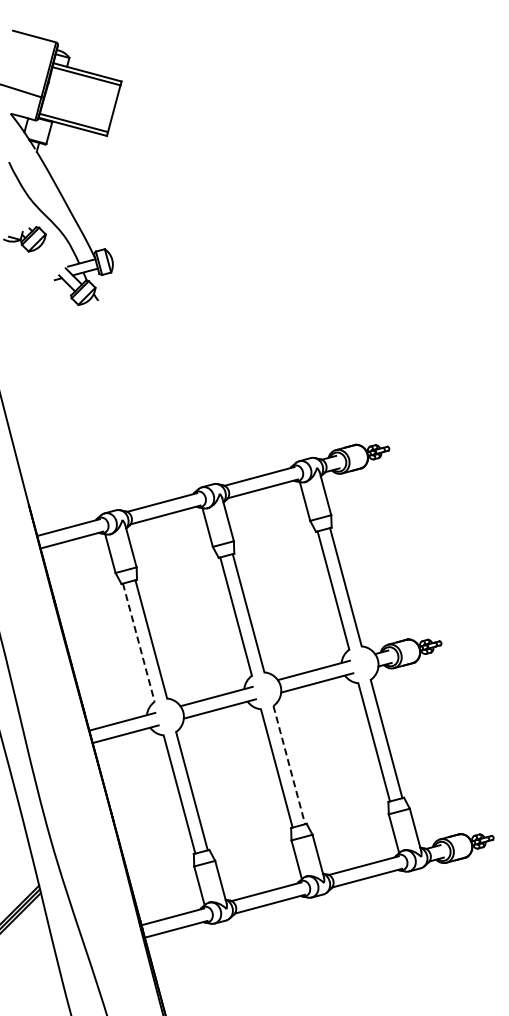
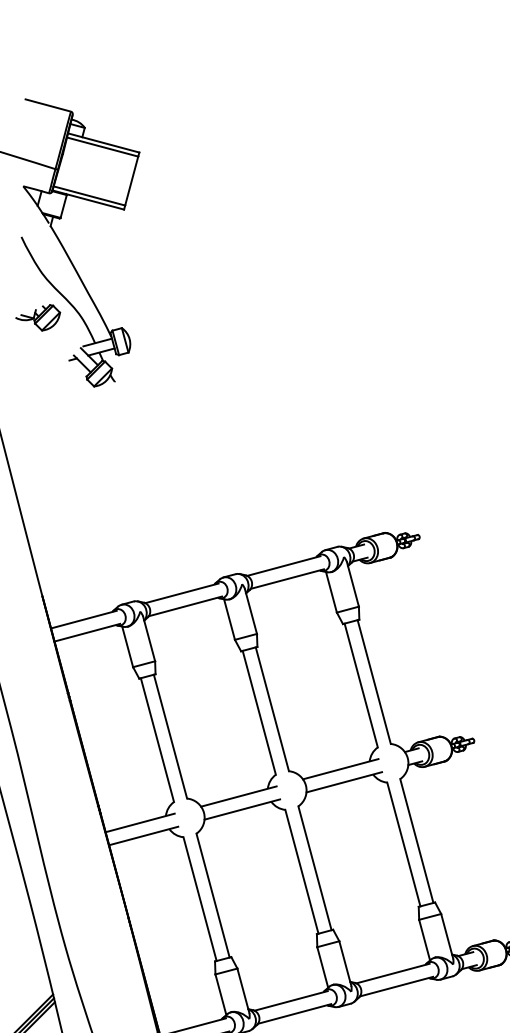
line: (138, 643) -> (157, 740), dashed -> solid
line: (289, 765) -> (315, 868), dashed -> solid

